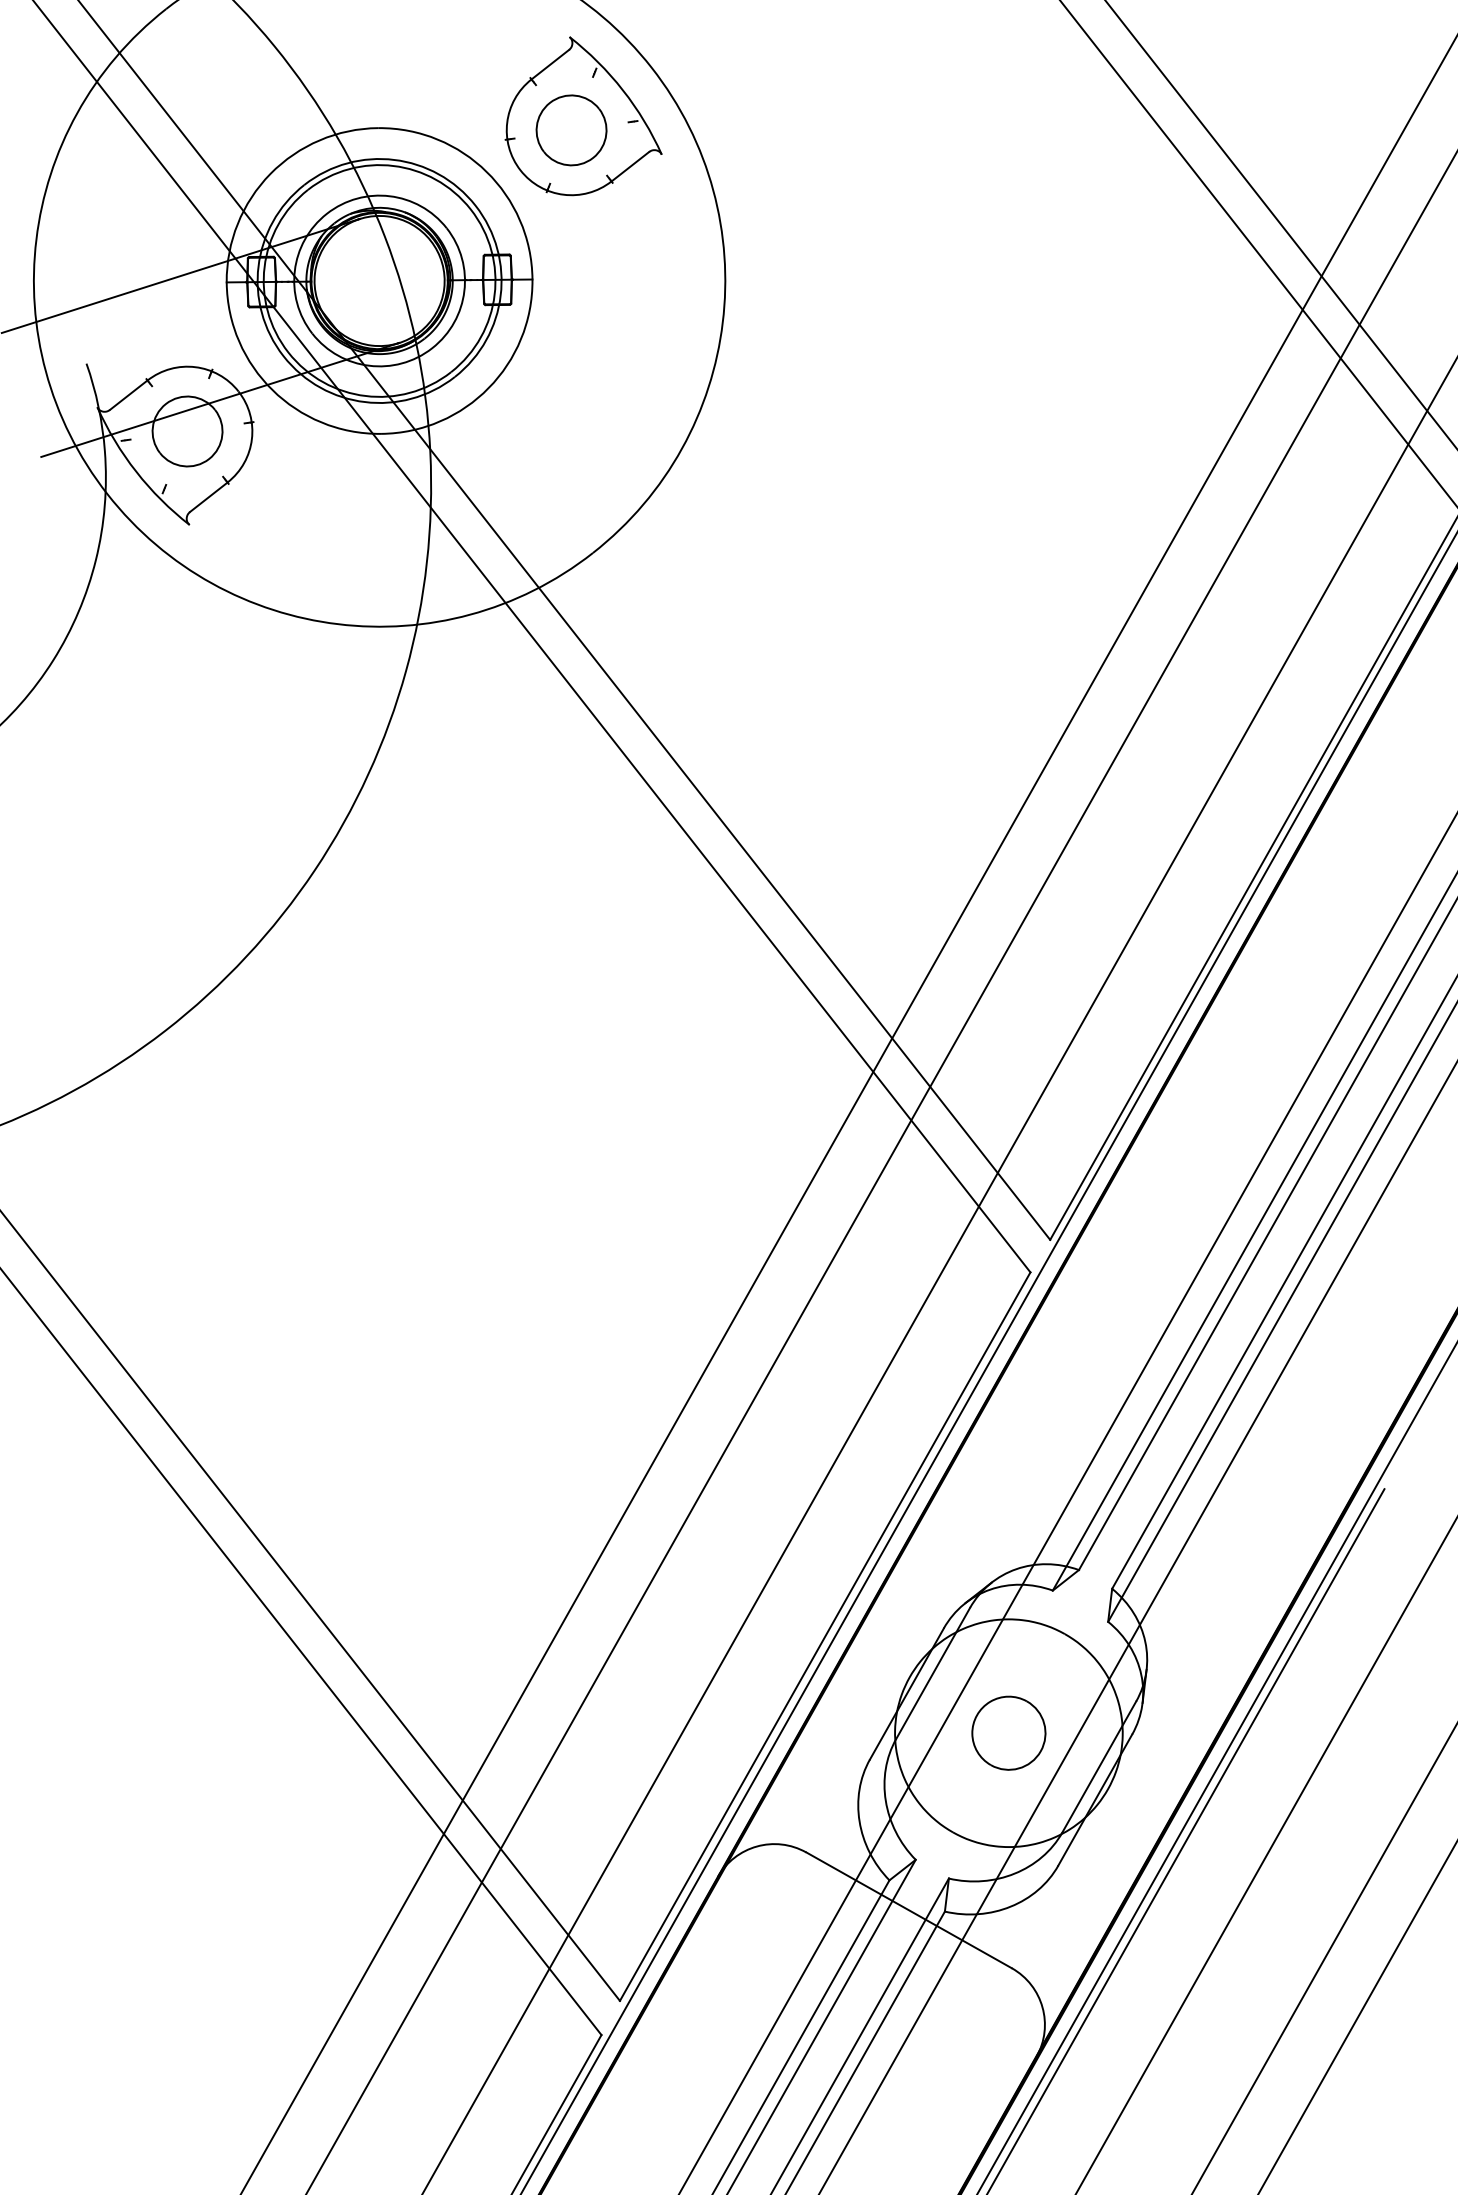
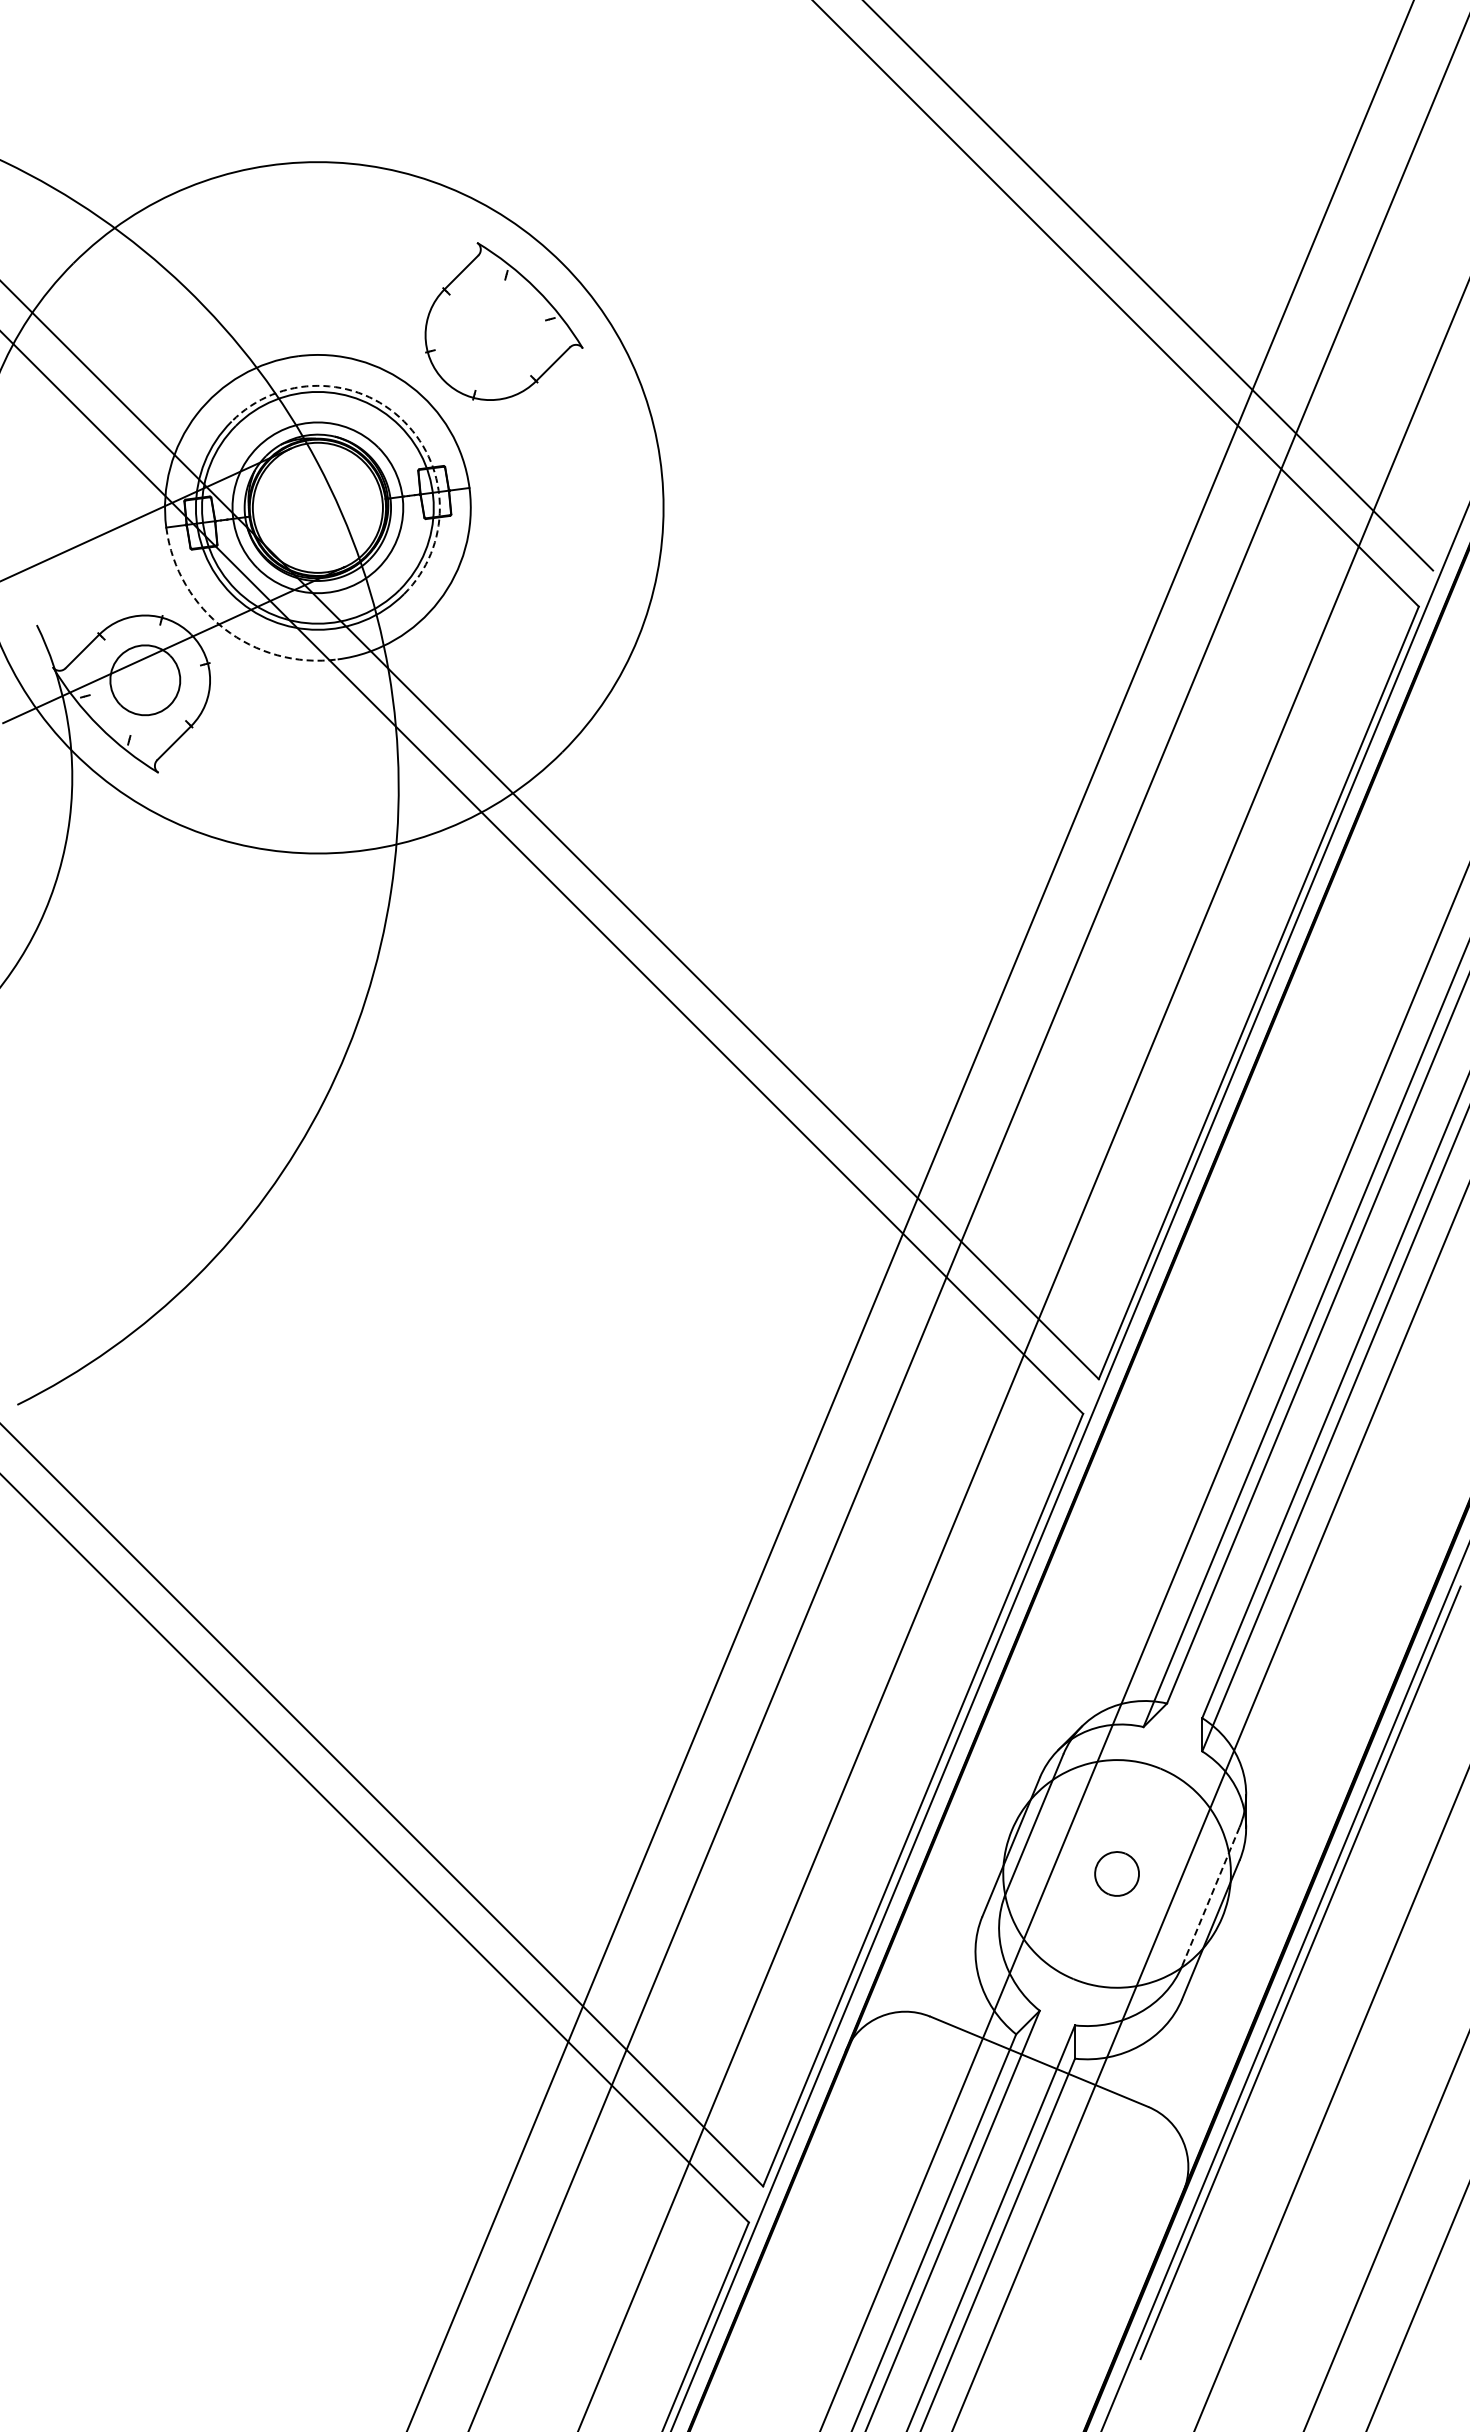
part: (571, 129) -> (490, 334), removed
arc: (475, 205) -> (404, 421), solid -> dashed
arc: (272, 390) -> (224, 629), solid -> dashed
part: (1008, 1732) -> (1116, 1873), size x0.6
line: (1098, 1767) -> (1210, 1897), solid -> dashed

